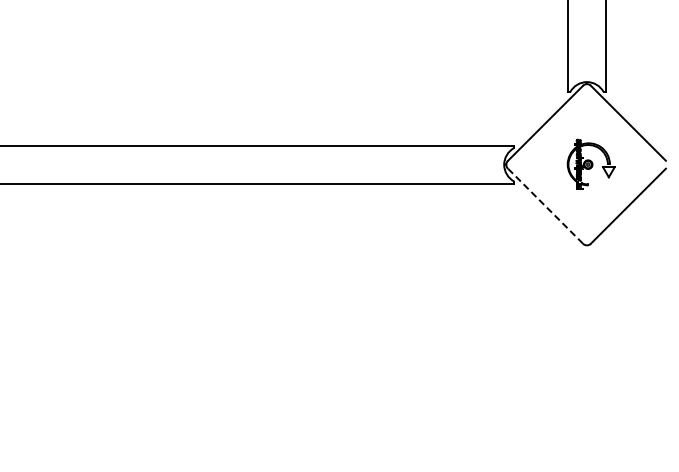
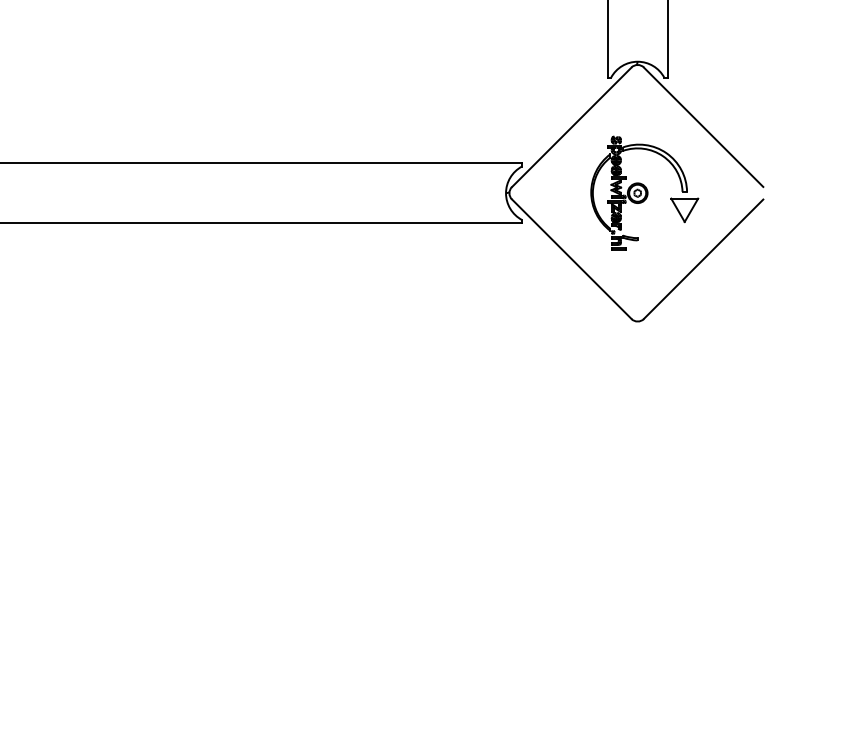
part: (590, 164) -> (643, 192), size x1.43
line: (545, 205) -> (571, 258), dashed -> solid

